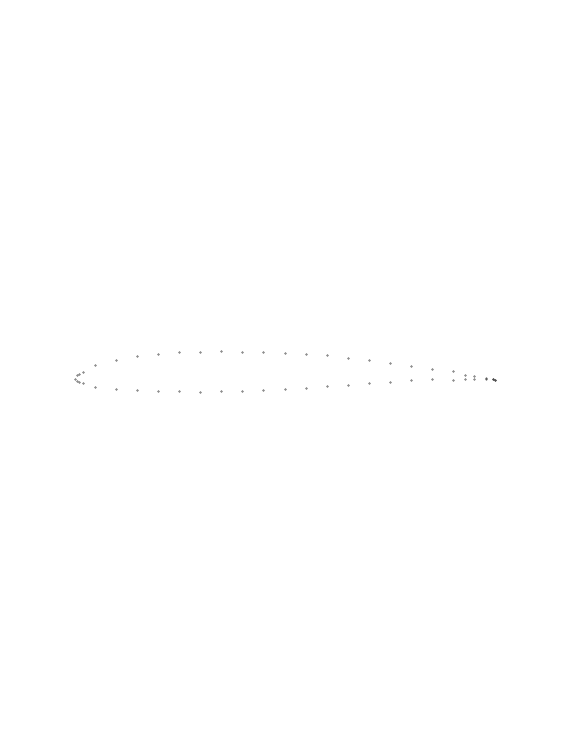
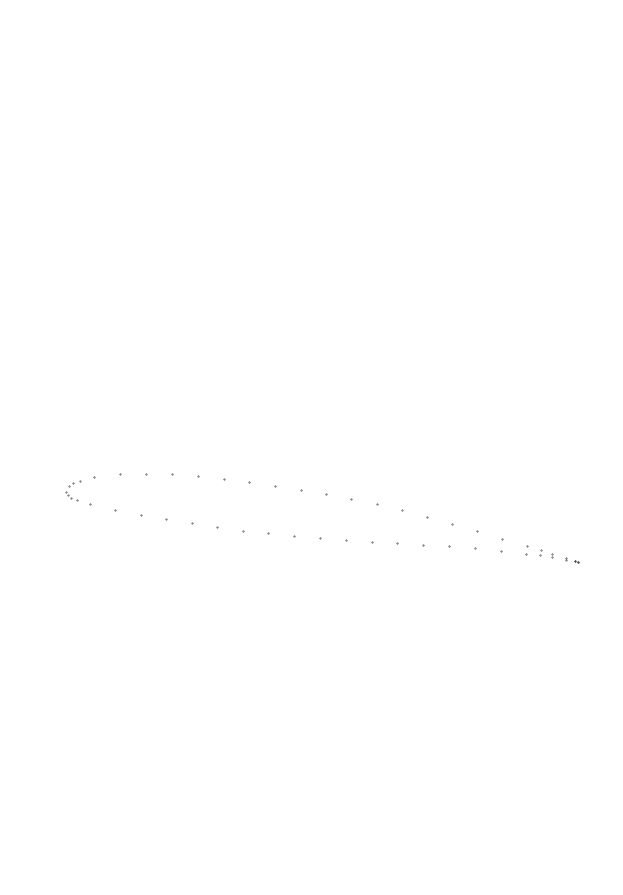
part: (453, 376) -> (527, 550), size x0.62
part: (79, 377) -> (73, 490), size x1.43

